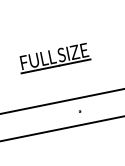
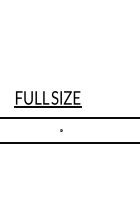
part: (54, 58) -> (47, 99), moved

